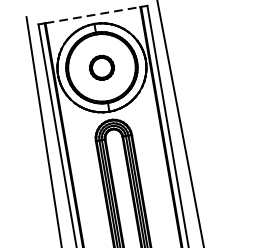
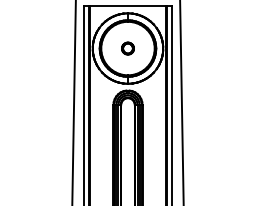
line: (93, 15) -> (128, 6), dashed -> solid
part: (101, 67) -> (127, 48), size x0.62

